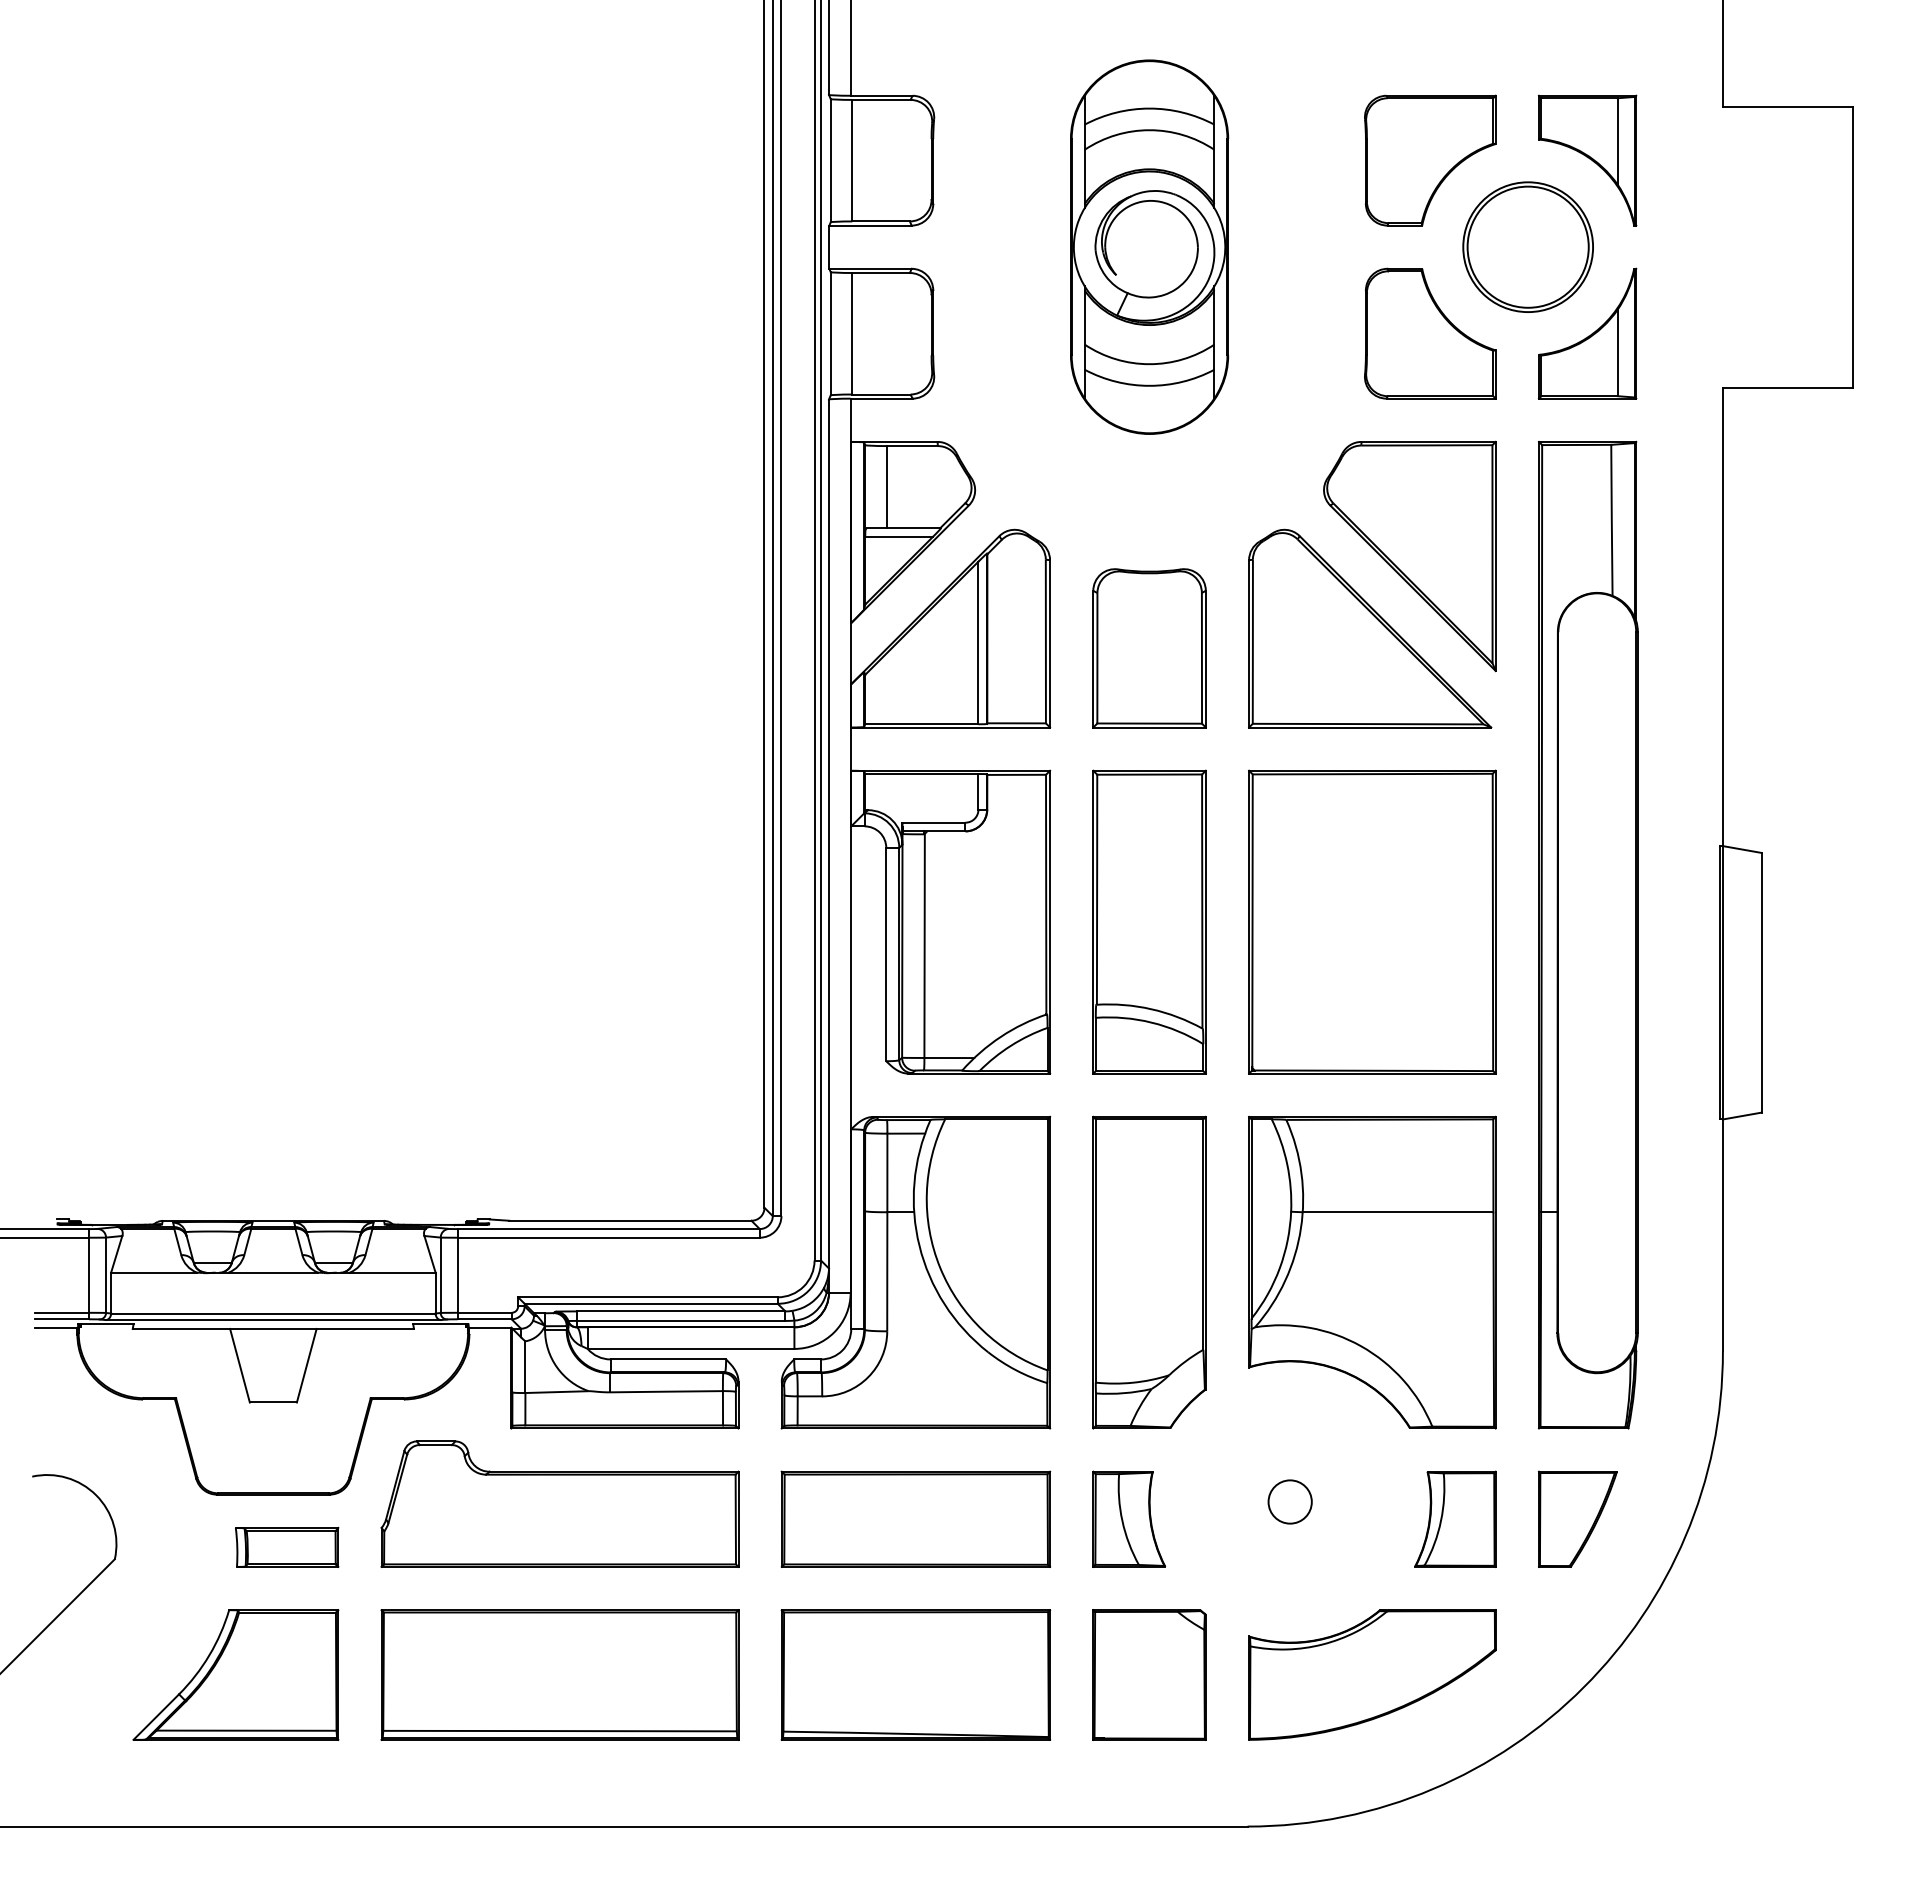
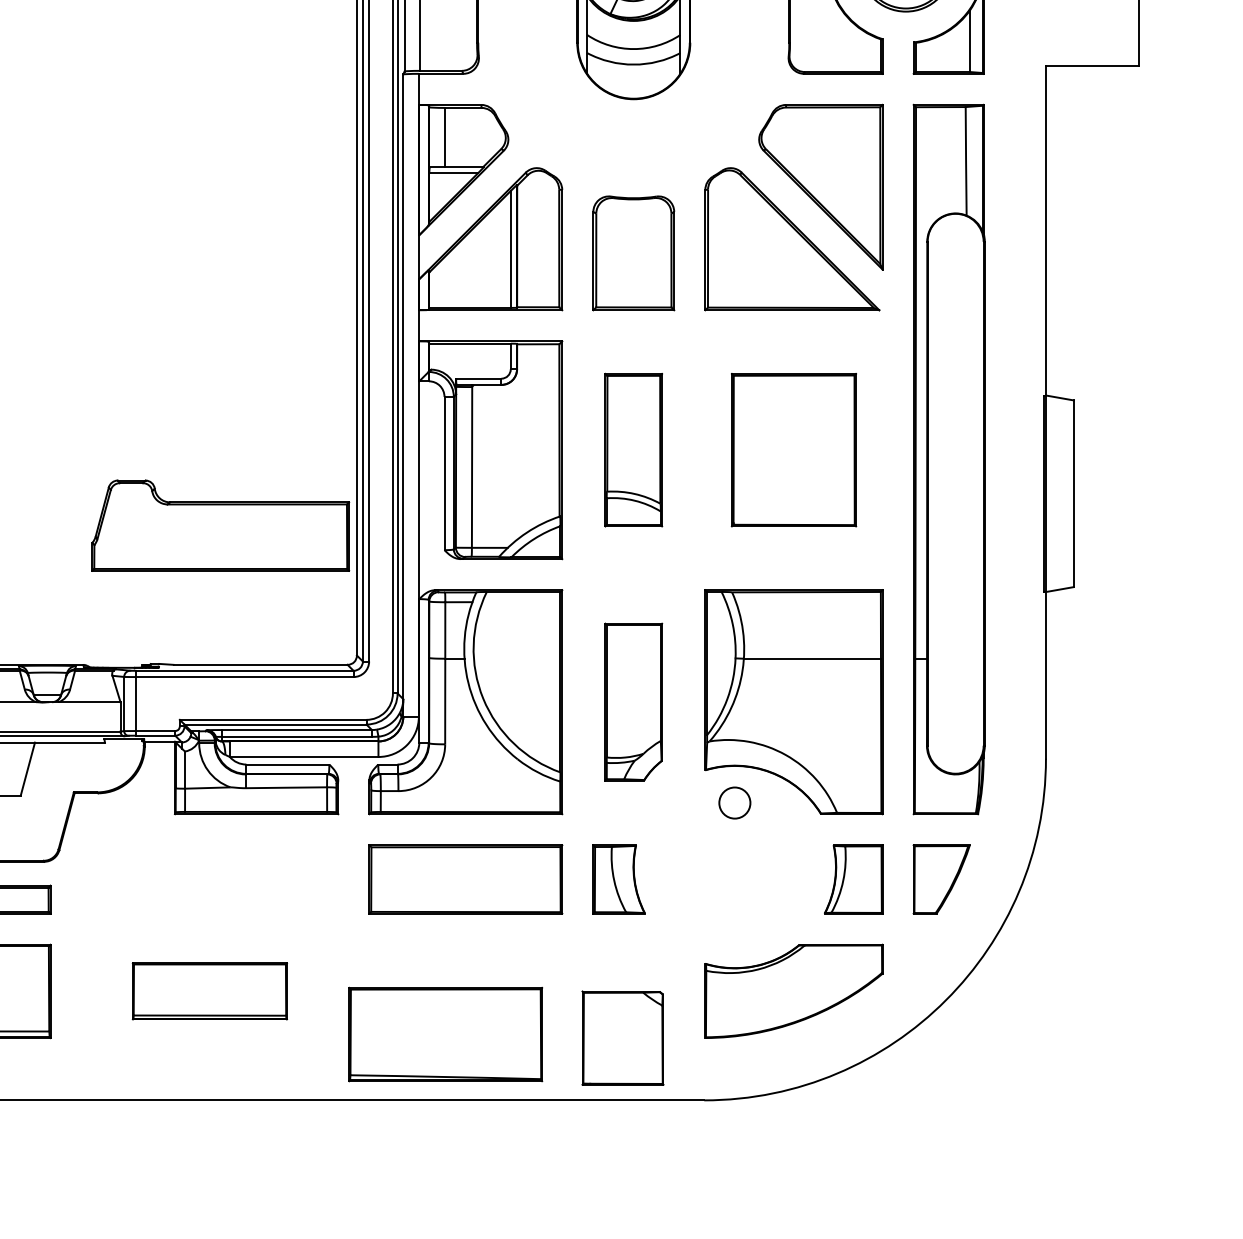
part: (1149, 921) -> (633, 449), size x0.7
part: (1372, 921) -> (794, 449), size x0.7
part: (1149, 1272) -> (633, 702), size x0.7
circle: (1289, 1501) -> (734, 802), moved
part: (559, 1503) -> (220, 525), moved
part: (559, 1674) -> (209, 991), size x0.6
part: (915, 1674) -> (445, 1034), moved
part: (1149, 1674) -> (622, 1037), moved

